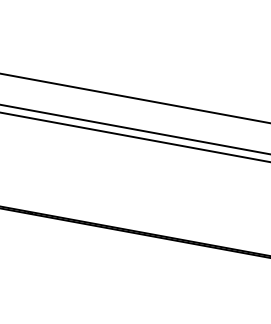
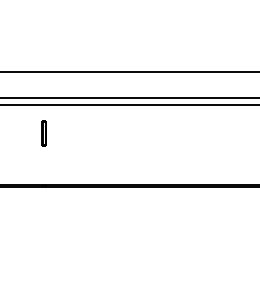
part: (40, 153) -> (43, 133), added

